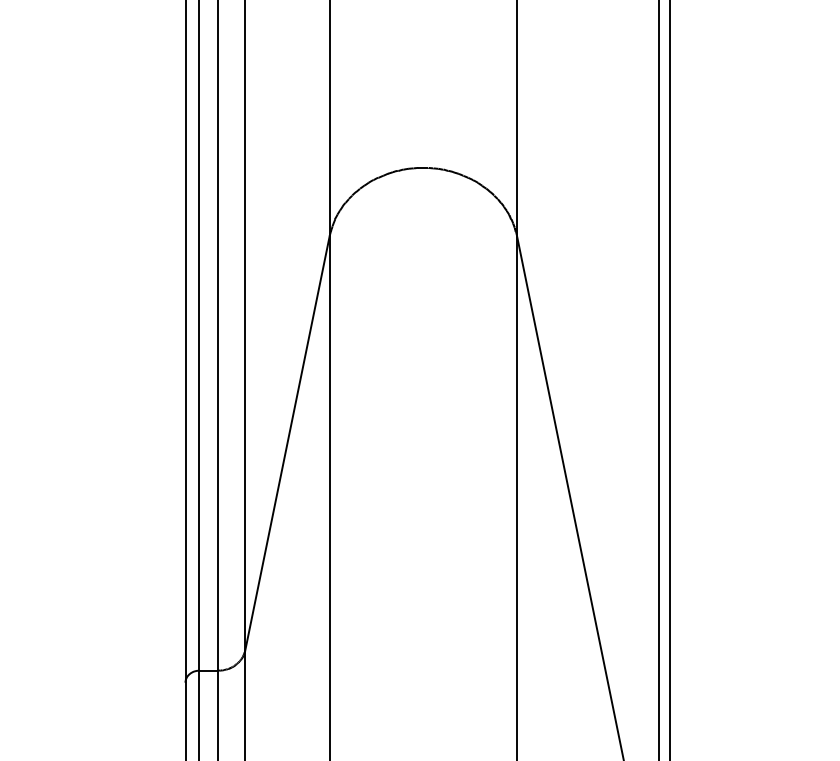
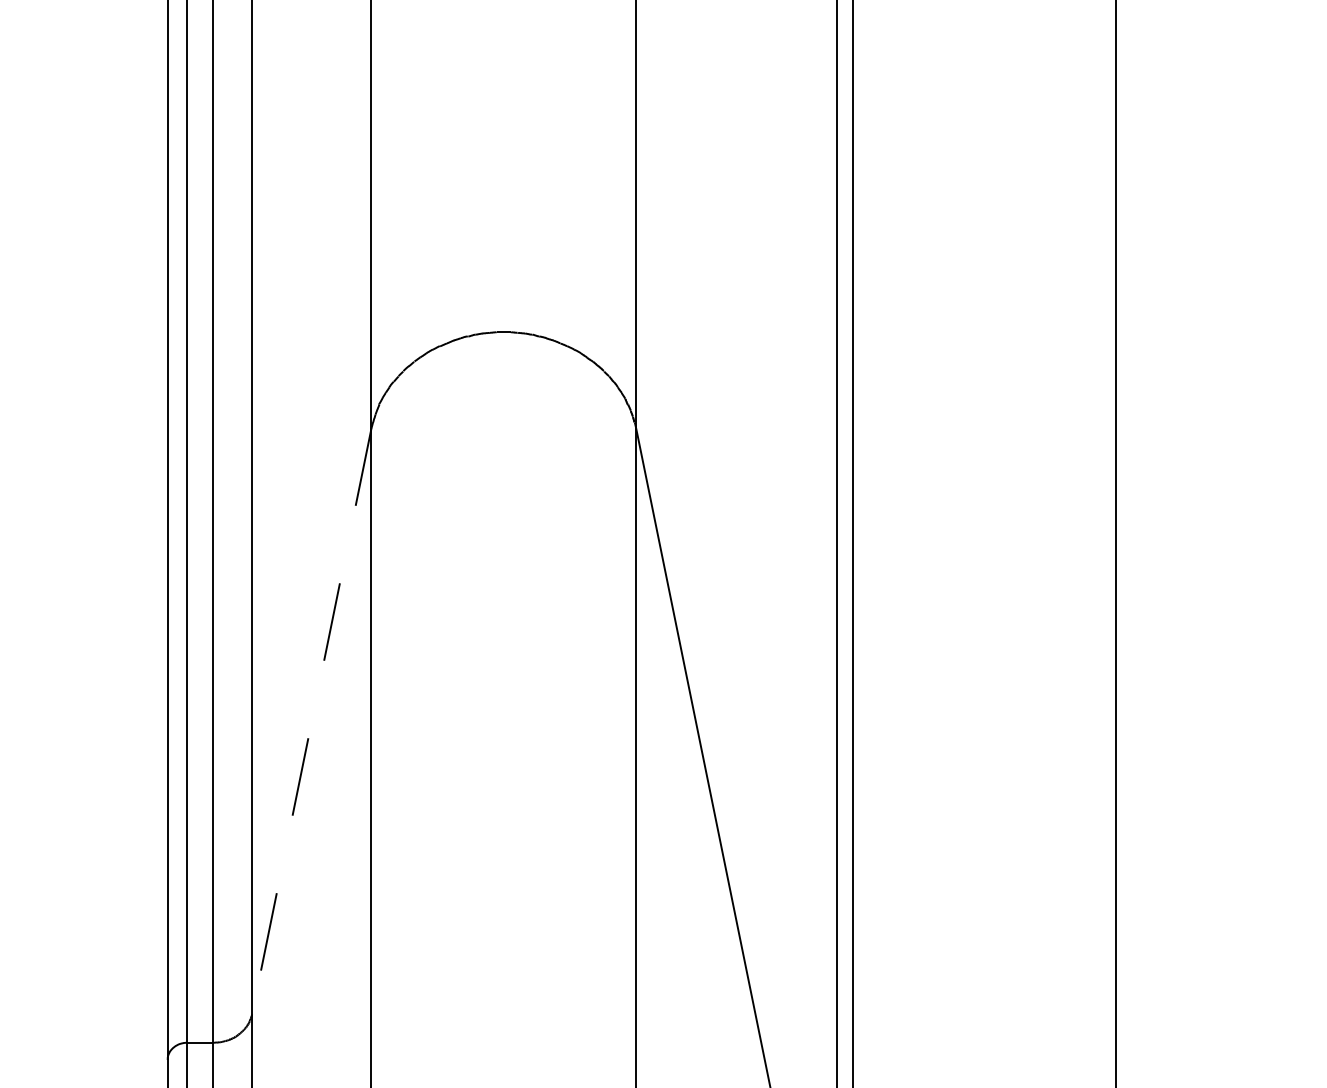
line: (287, 443) -> (311, 721), solid -> dashed

